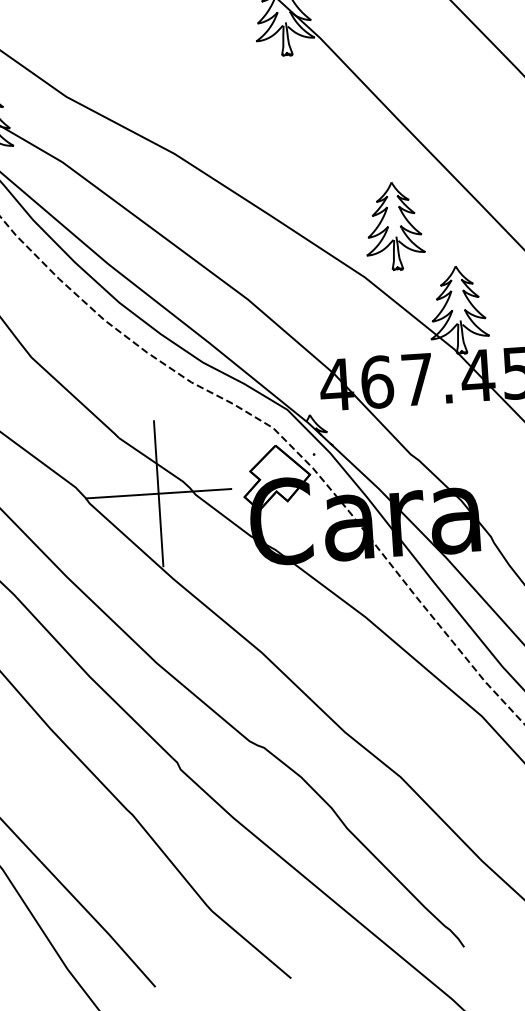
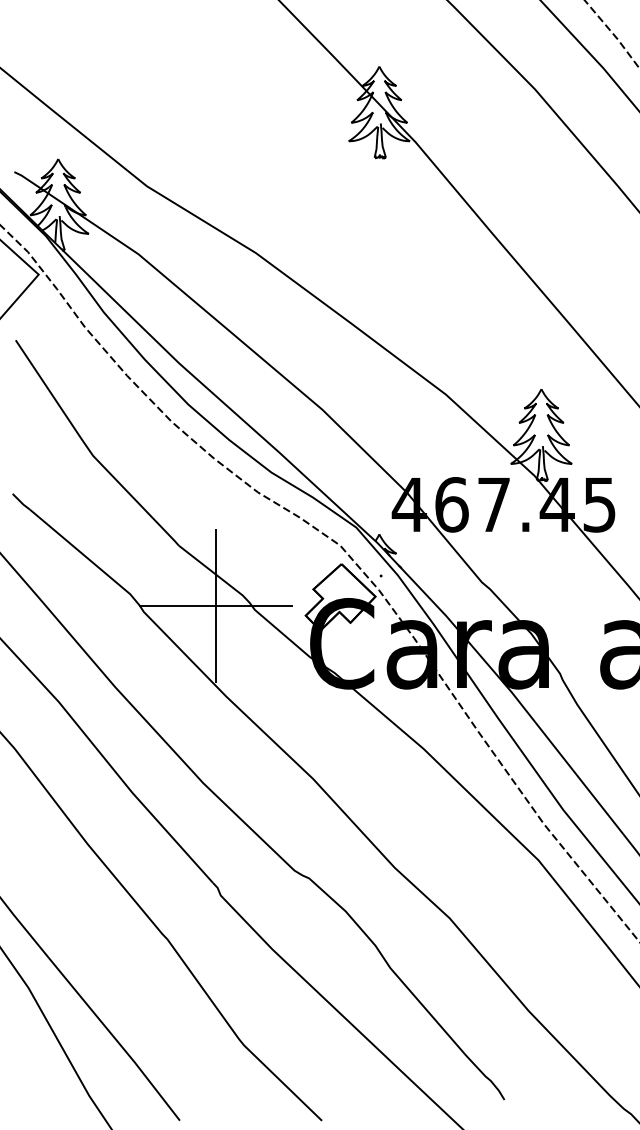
part: (394, 226) -> (480, 343), removed

